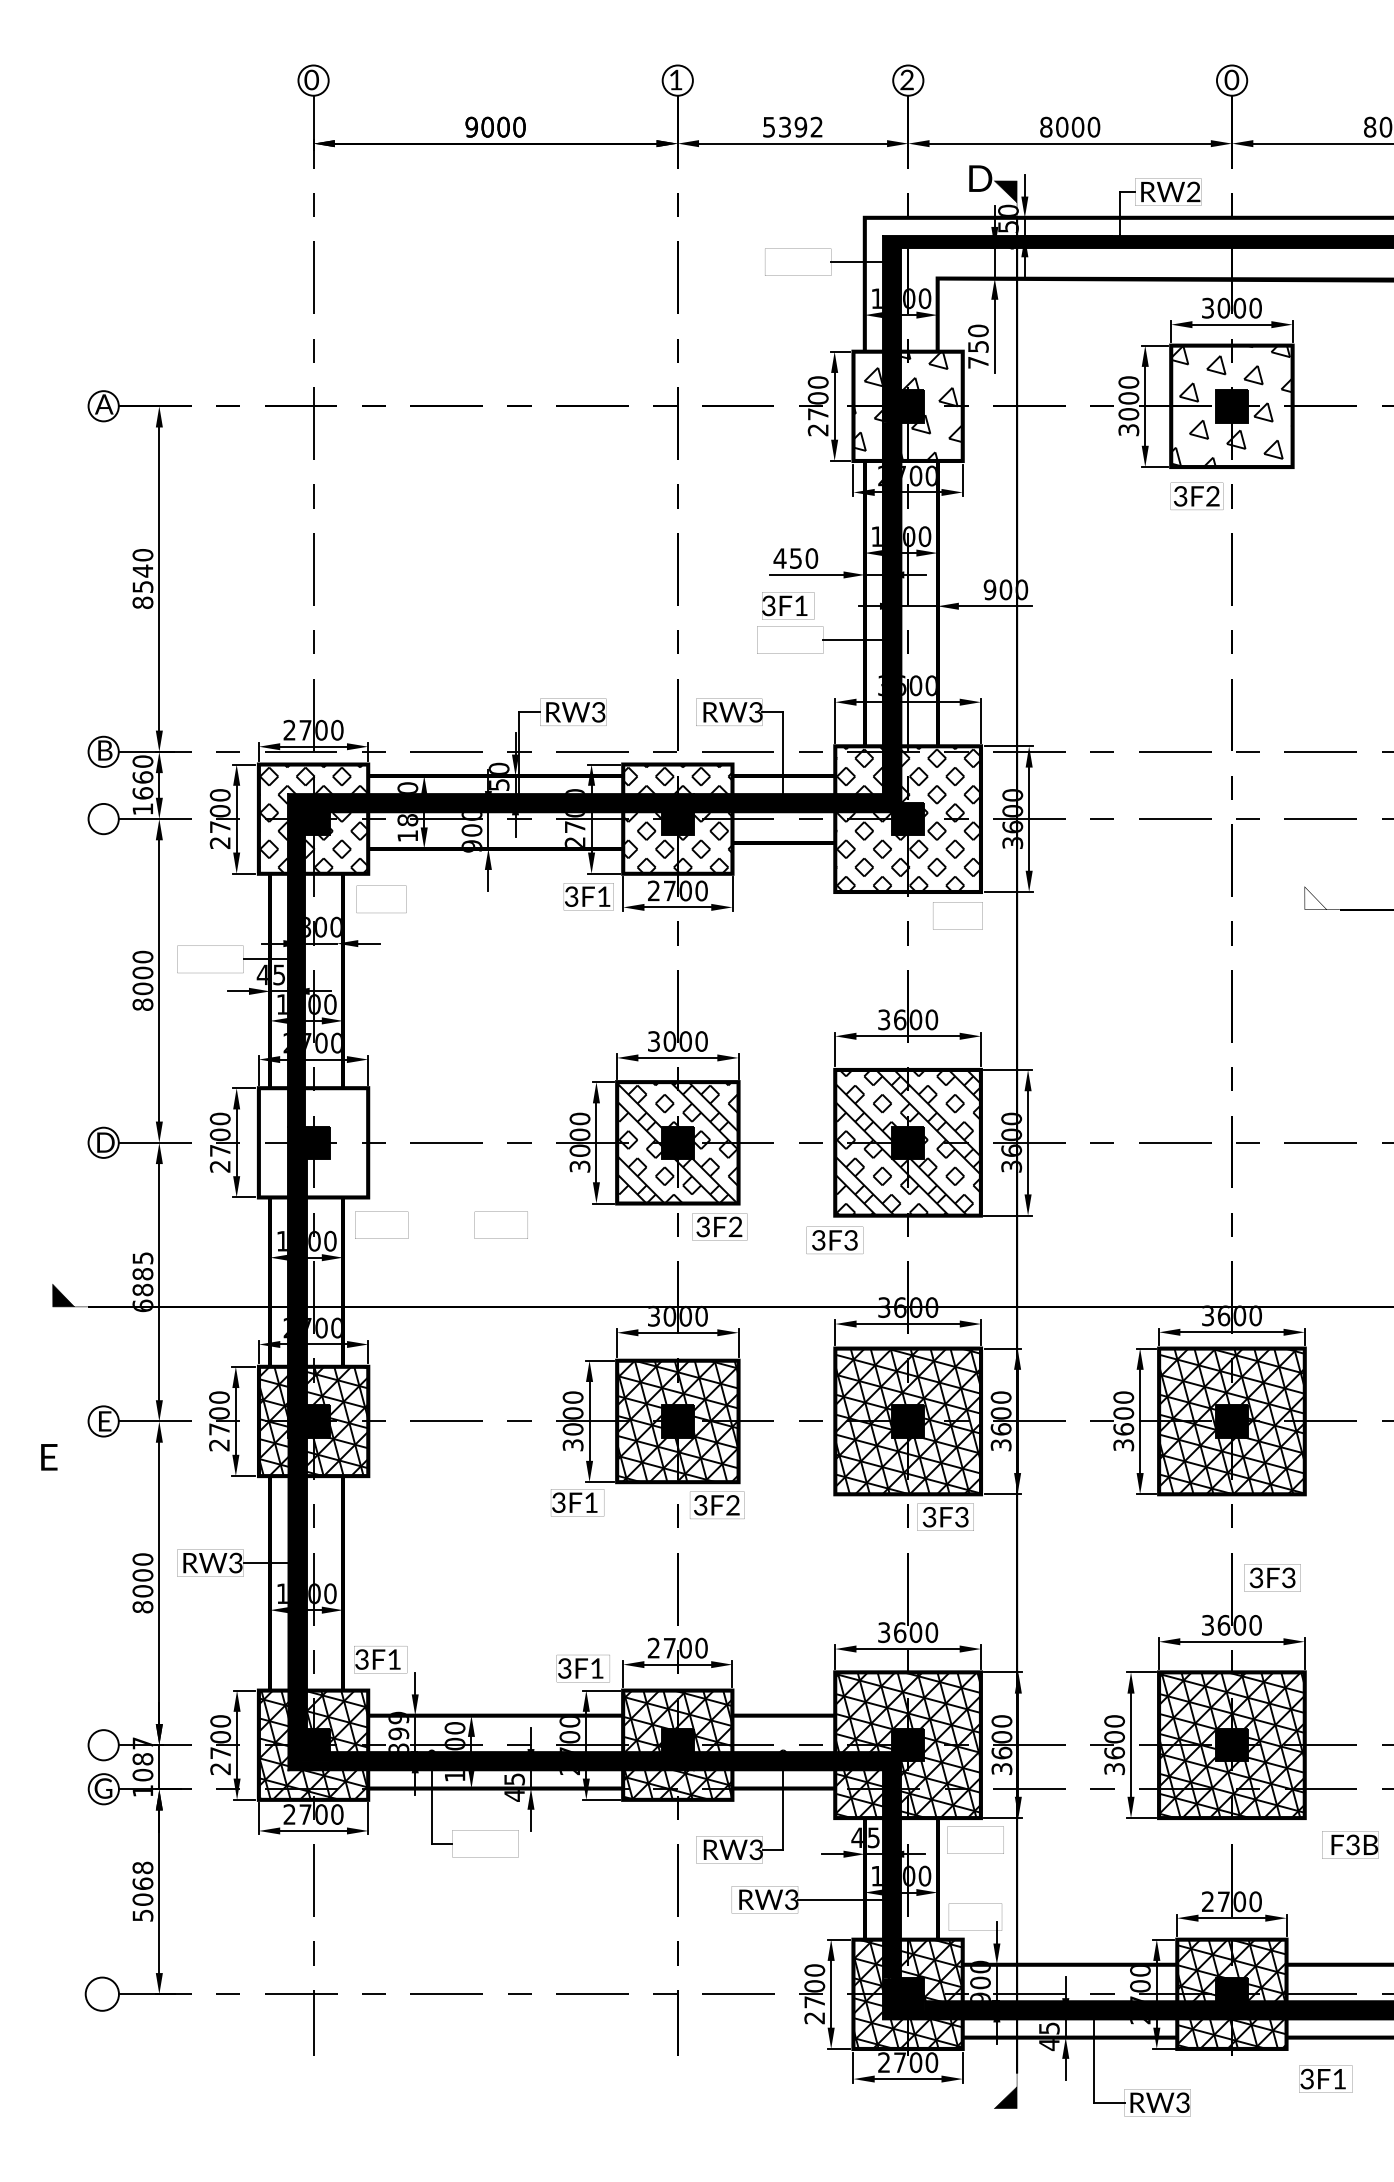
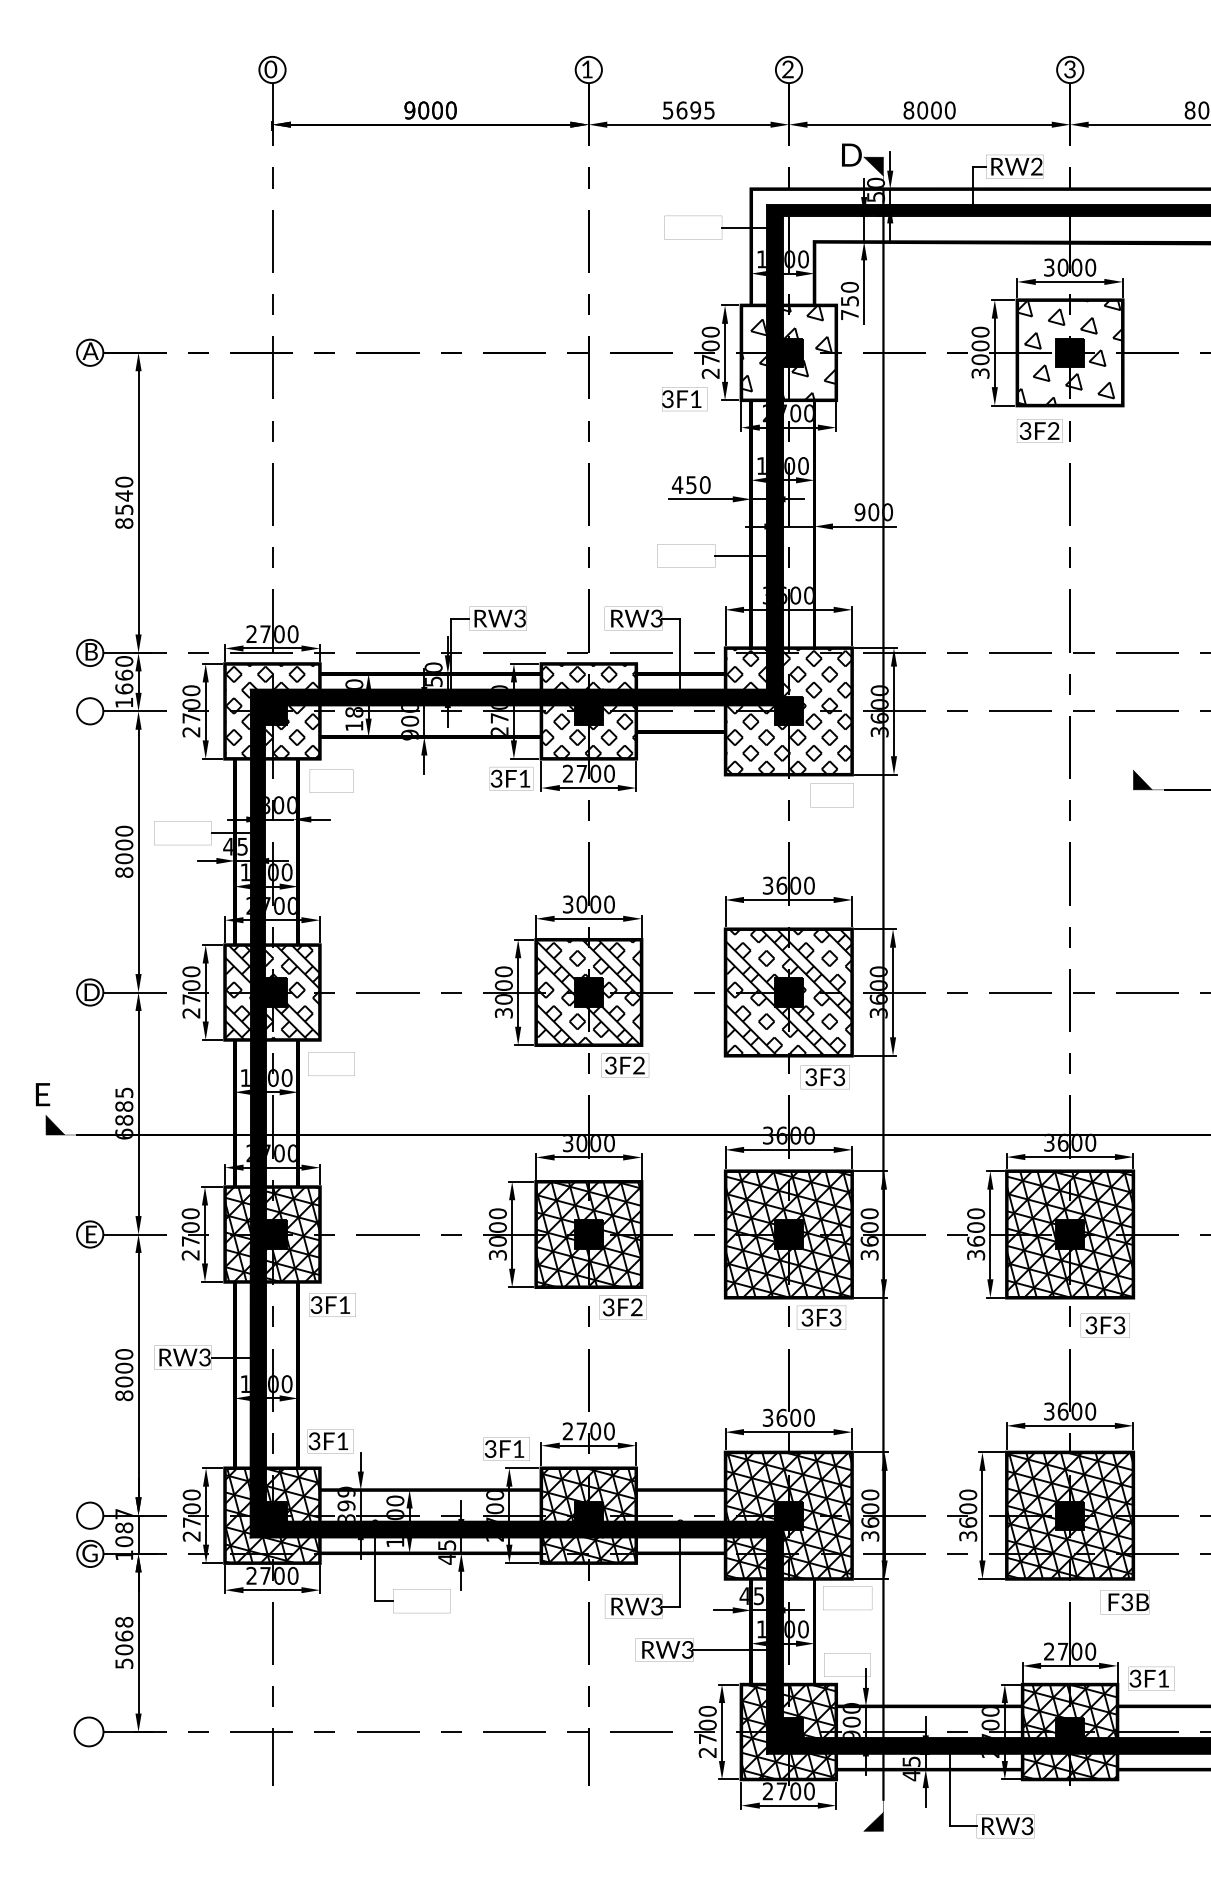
text: (1231, 80) -> (1069, 69), 0 -> 3
text: (800, 127) -> (695, 110), 5392 -> 5695
text: (787, 605) -> (684, 398), moved
fill: (1315, 897) -> (1142, 779), added
hatch: (313, 1142) -> (272, 992), added
part: (501, 1224) -> (435, 1063), removed
text: (834, 1240) -> (824, 1077), moved
text: (48, 1457) -> (42, 1094), moved
text: (577, 1502) -> (332, 1304), moved
text: (1271, 1578) -> (1104, 1325), moved
text: (1349, 1845) -> (1124, 1602), moved
text: (1325, 2078) -> (1151, 1678), moved

